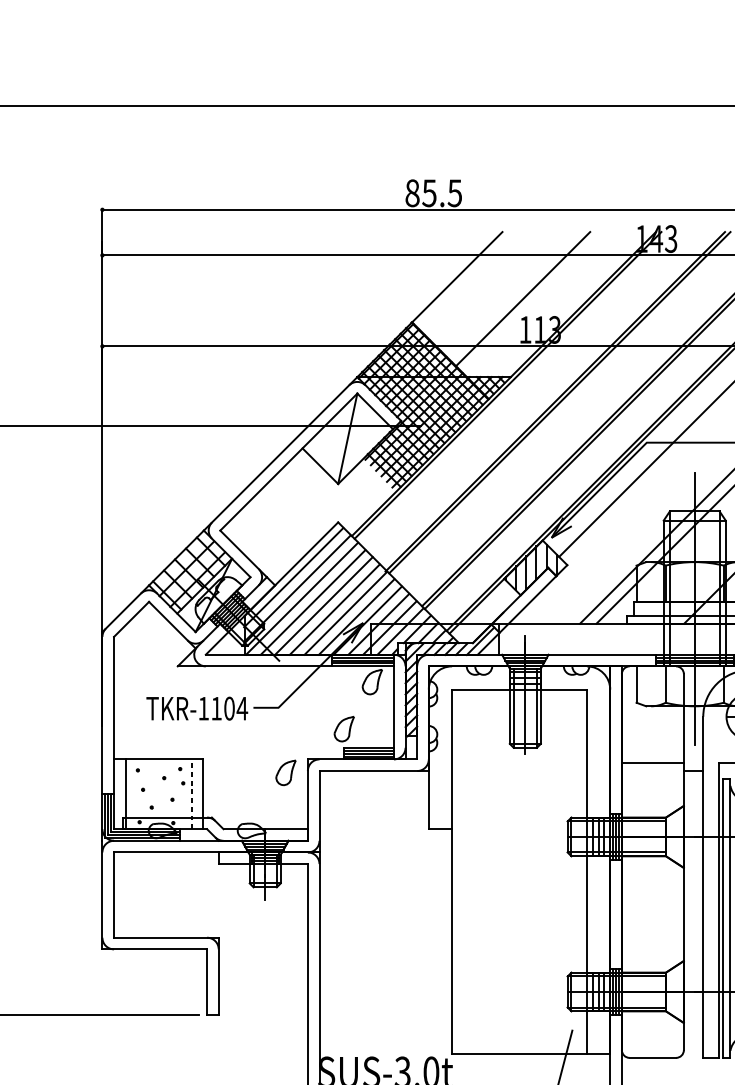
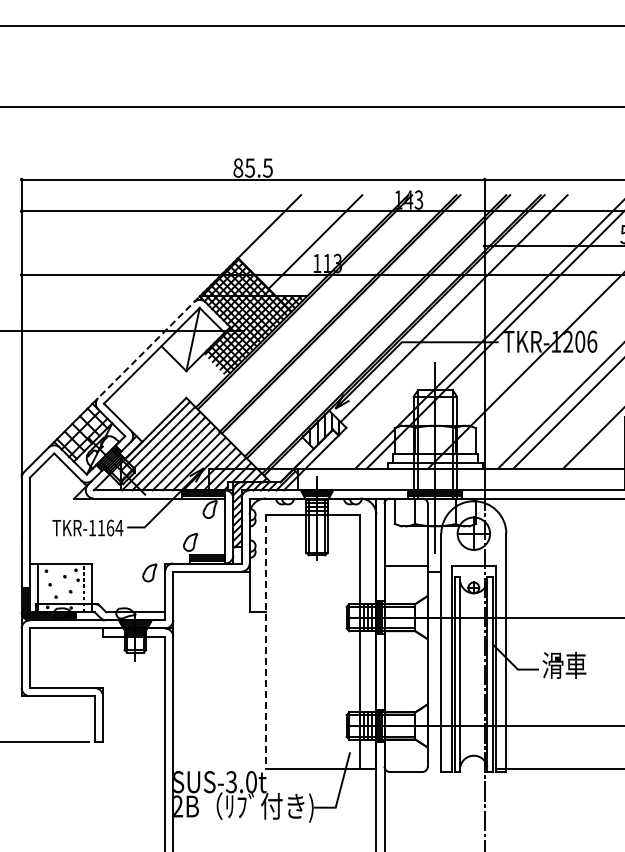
line: (281, 454) -> (146, 350), solid -> dashed
text: (229, 707) -> (110, 527), TKR-1104 -> TKR-1164
line: (451, 872) -> (265, 642), solid -> dashed

